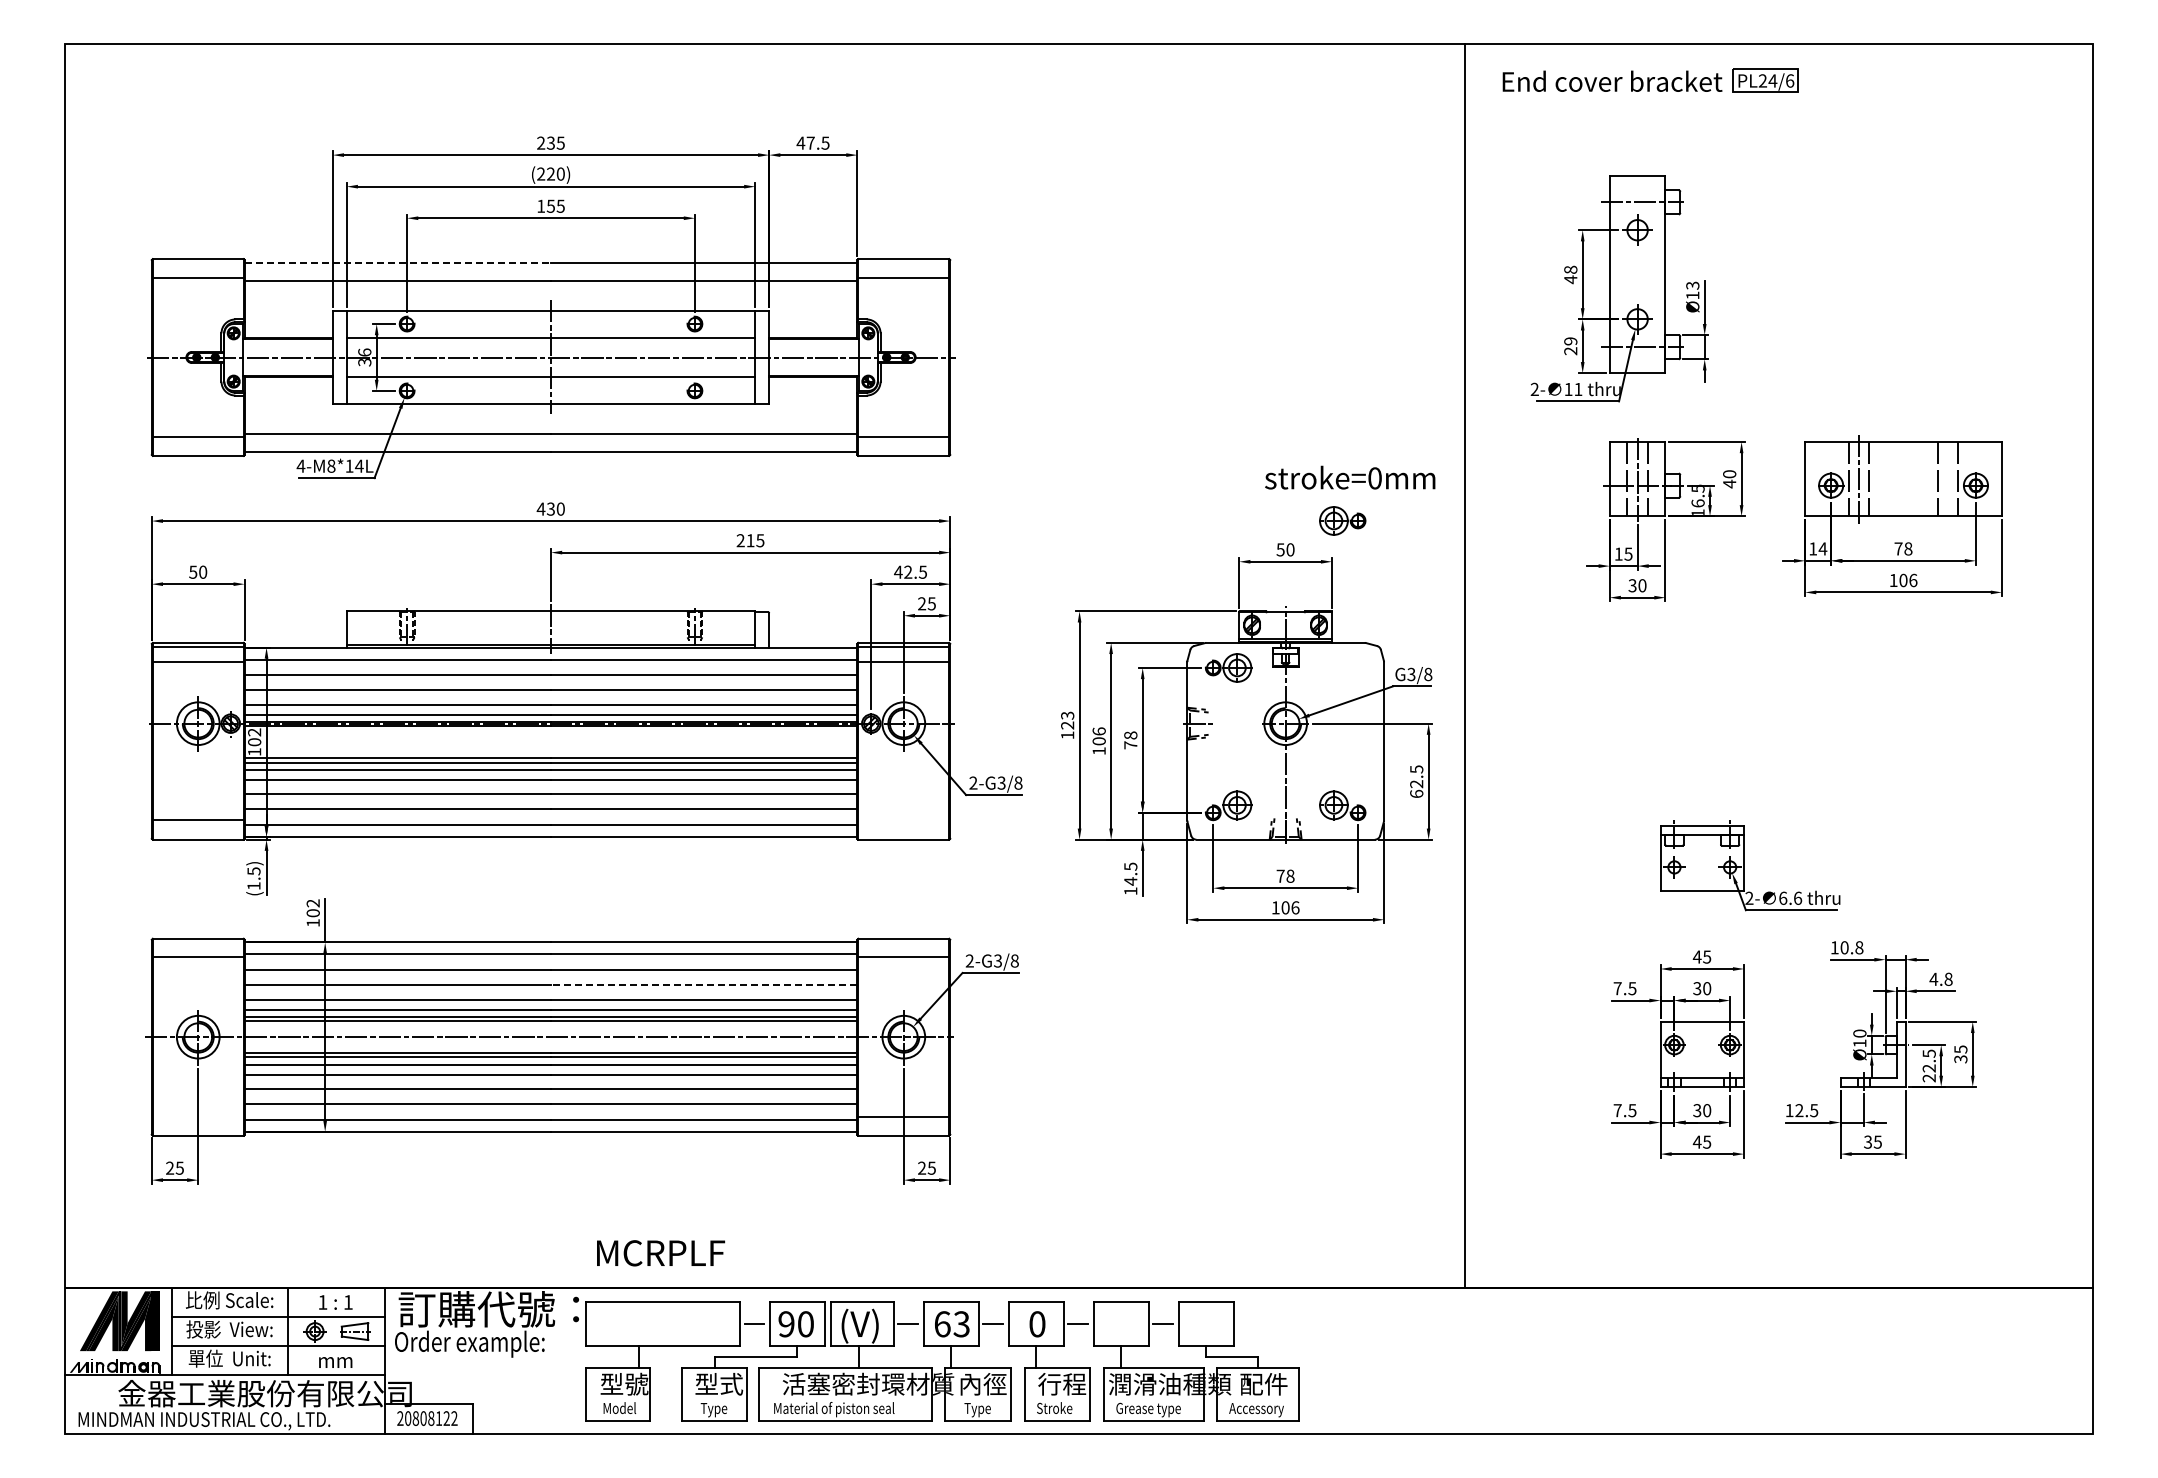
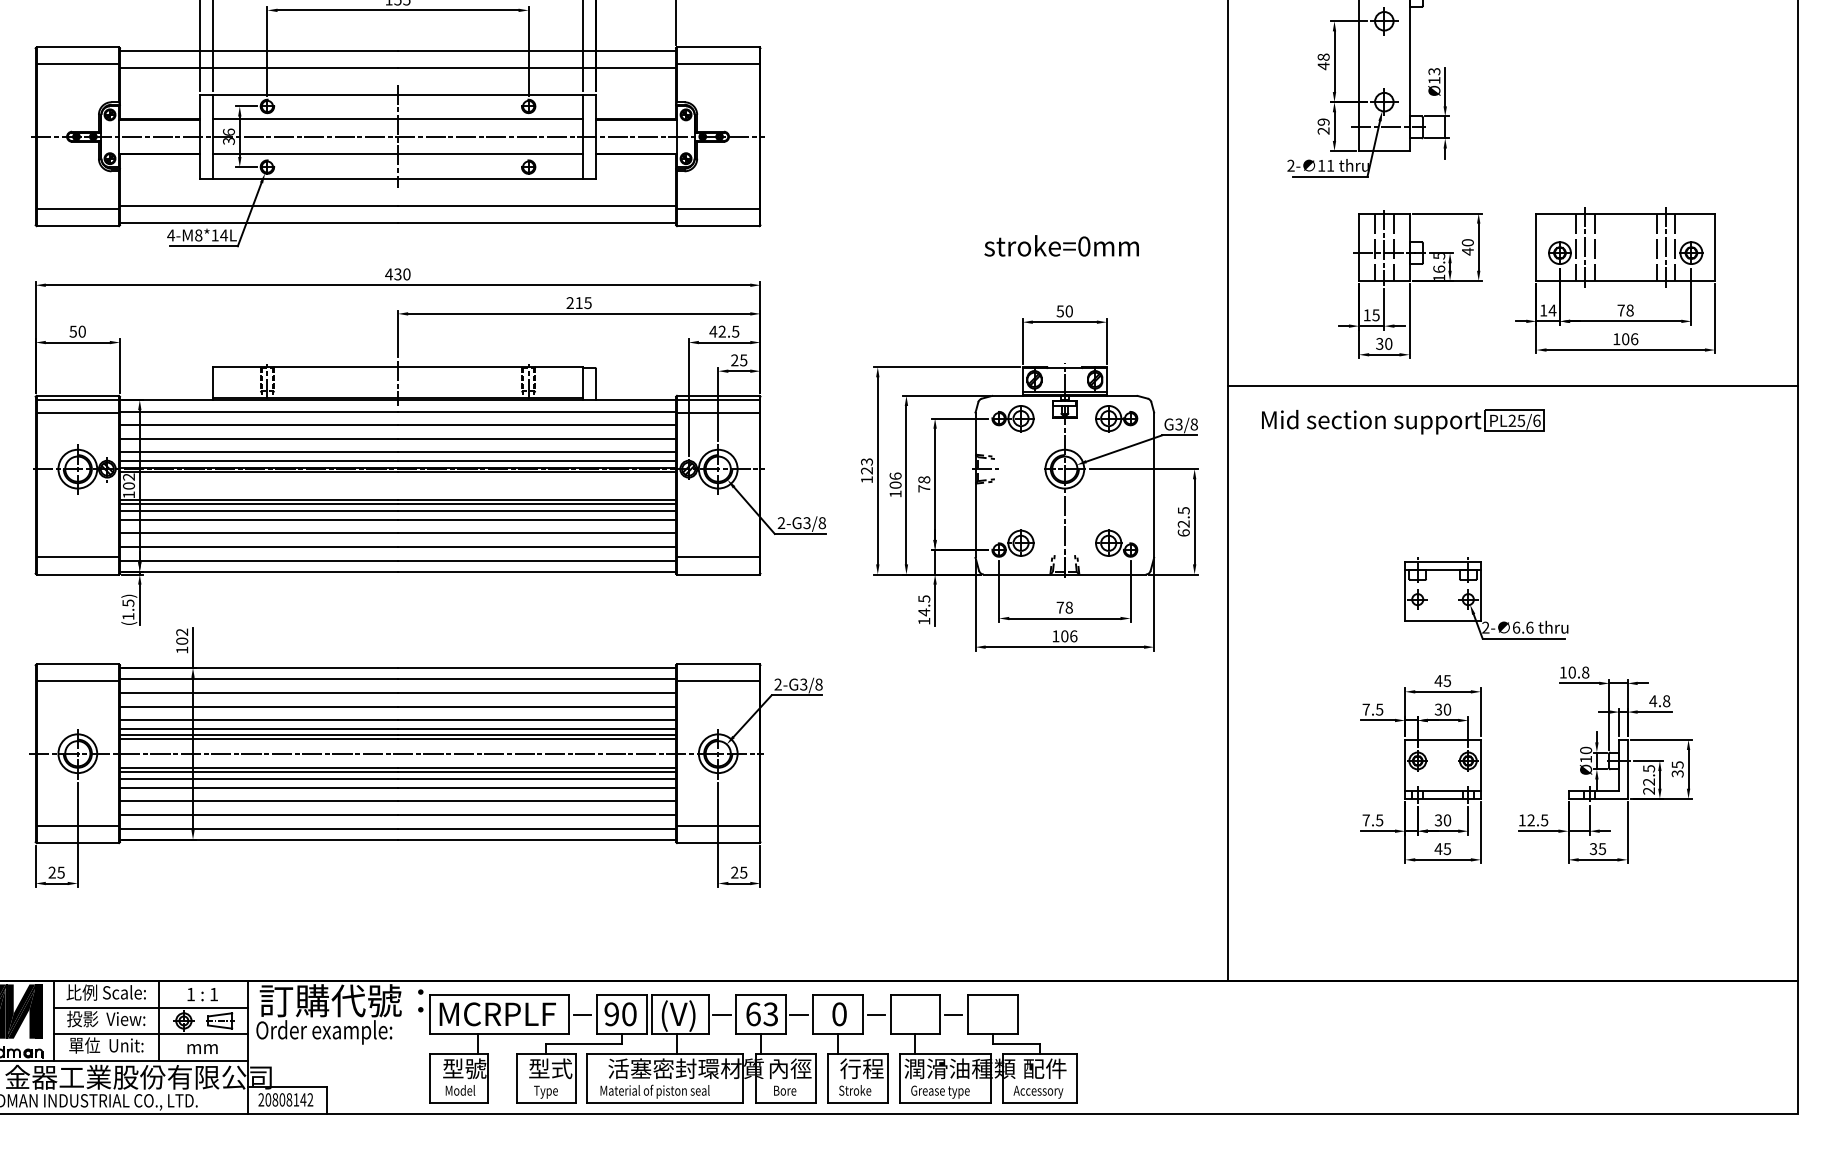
line: (398, 262) -> (259, 50), dashed -> solid
text: (1350, 477) -> (1061, 245), moved
line: (1948, 478) -> (1666, 246), added
part: (1342, 520) -> (1116, 418), moved
line: (1779, 632) -> (1513, 386), added
part: (1657, 671) -> (1402, 421), added
line: (903, 820) -> (717, 557), added
line: (703, 985) -> (536, 706), dashed -> solid
line: (197, 1117) -> (77, 826), added
text: (661, 1253) -> (498, 1014), moved
text: (977, 1410) -> (785, 1092), Type -> Bore
text: (446, 1418) -> (303, 1099), 20808122 -> 20808142

